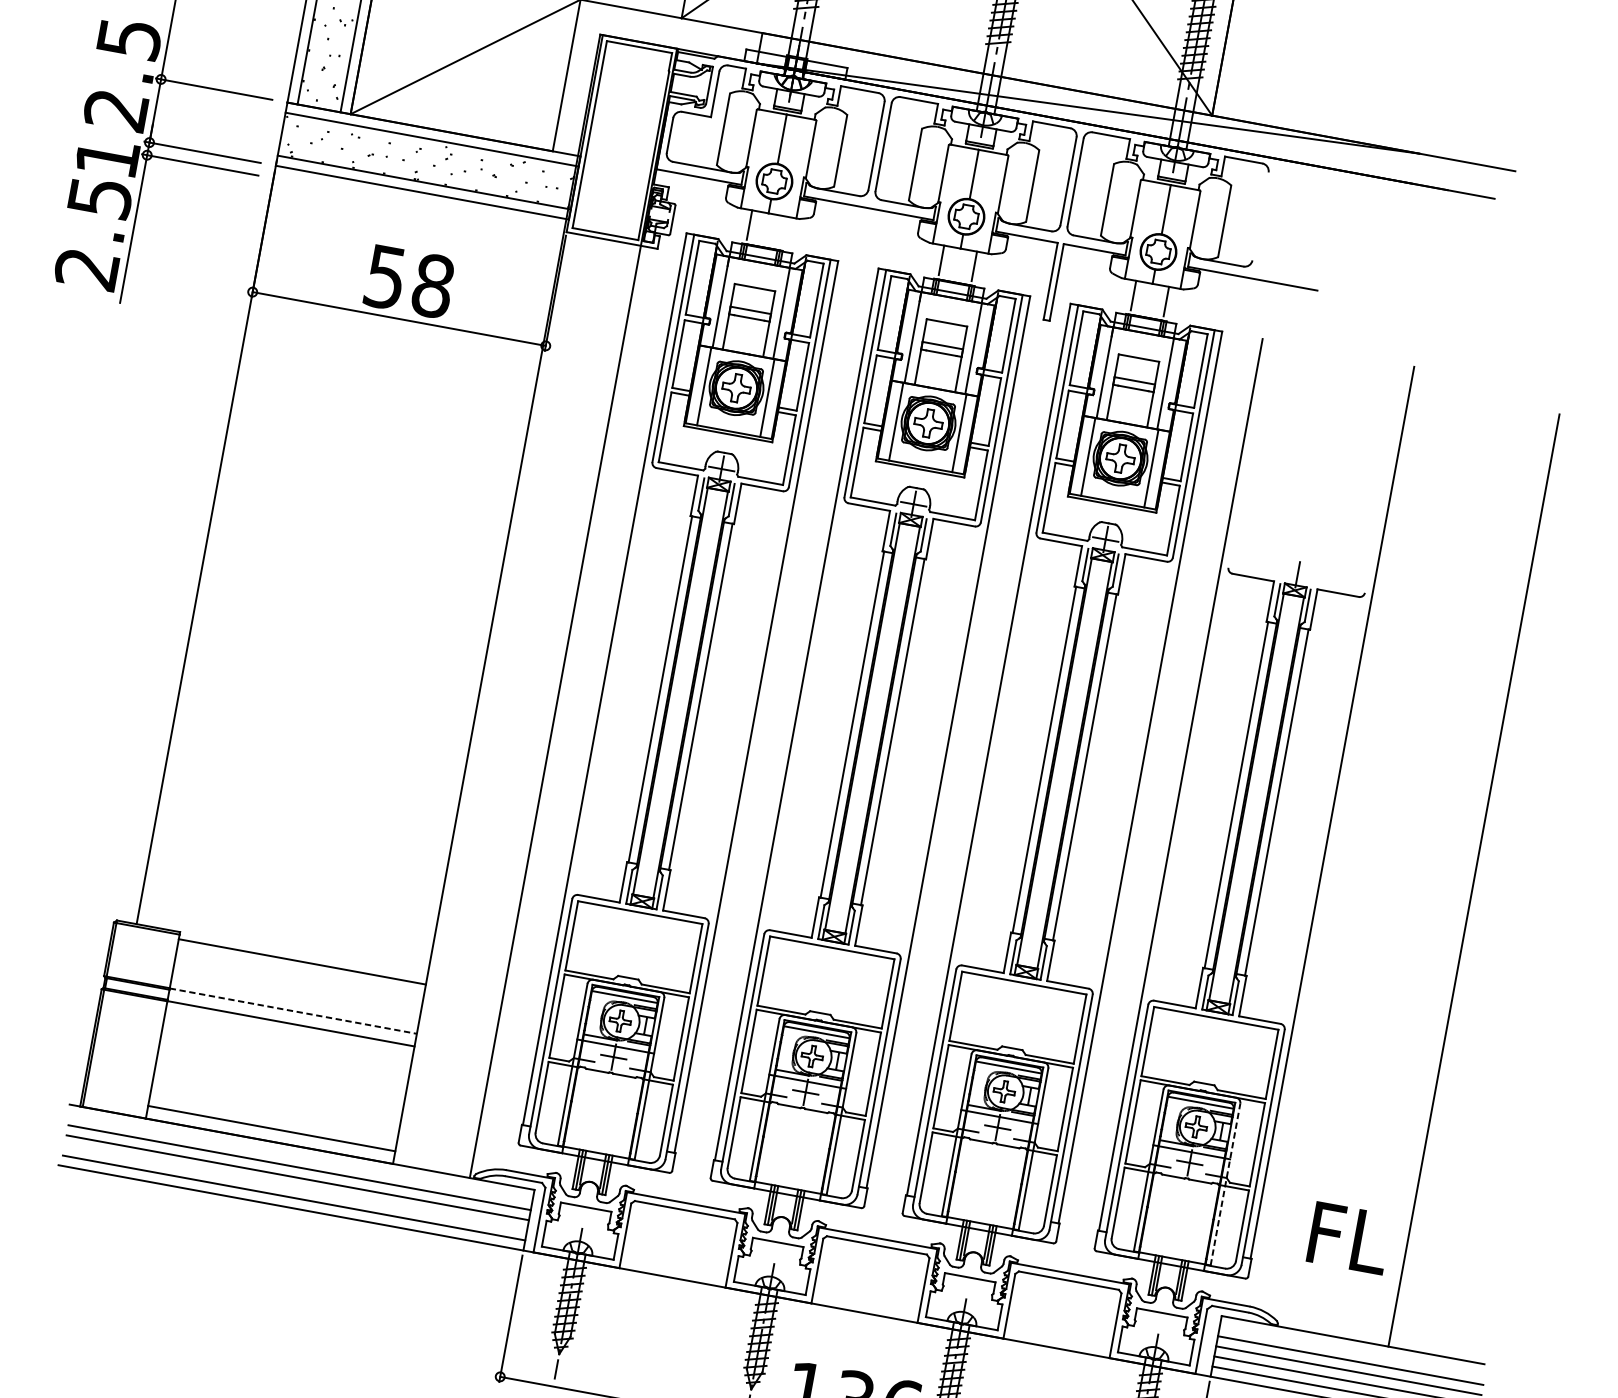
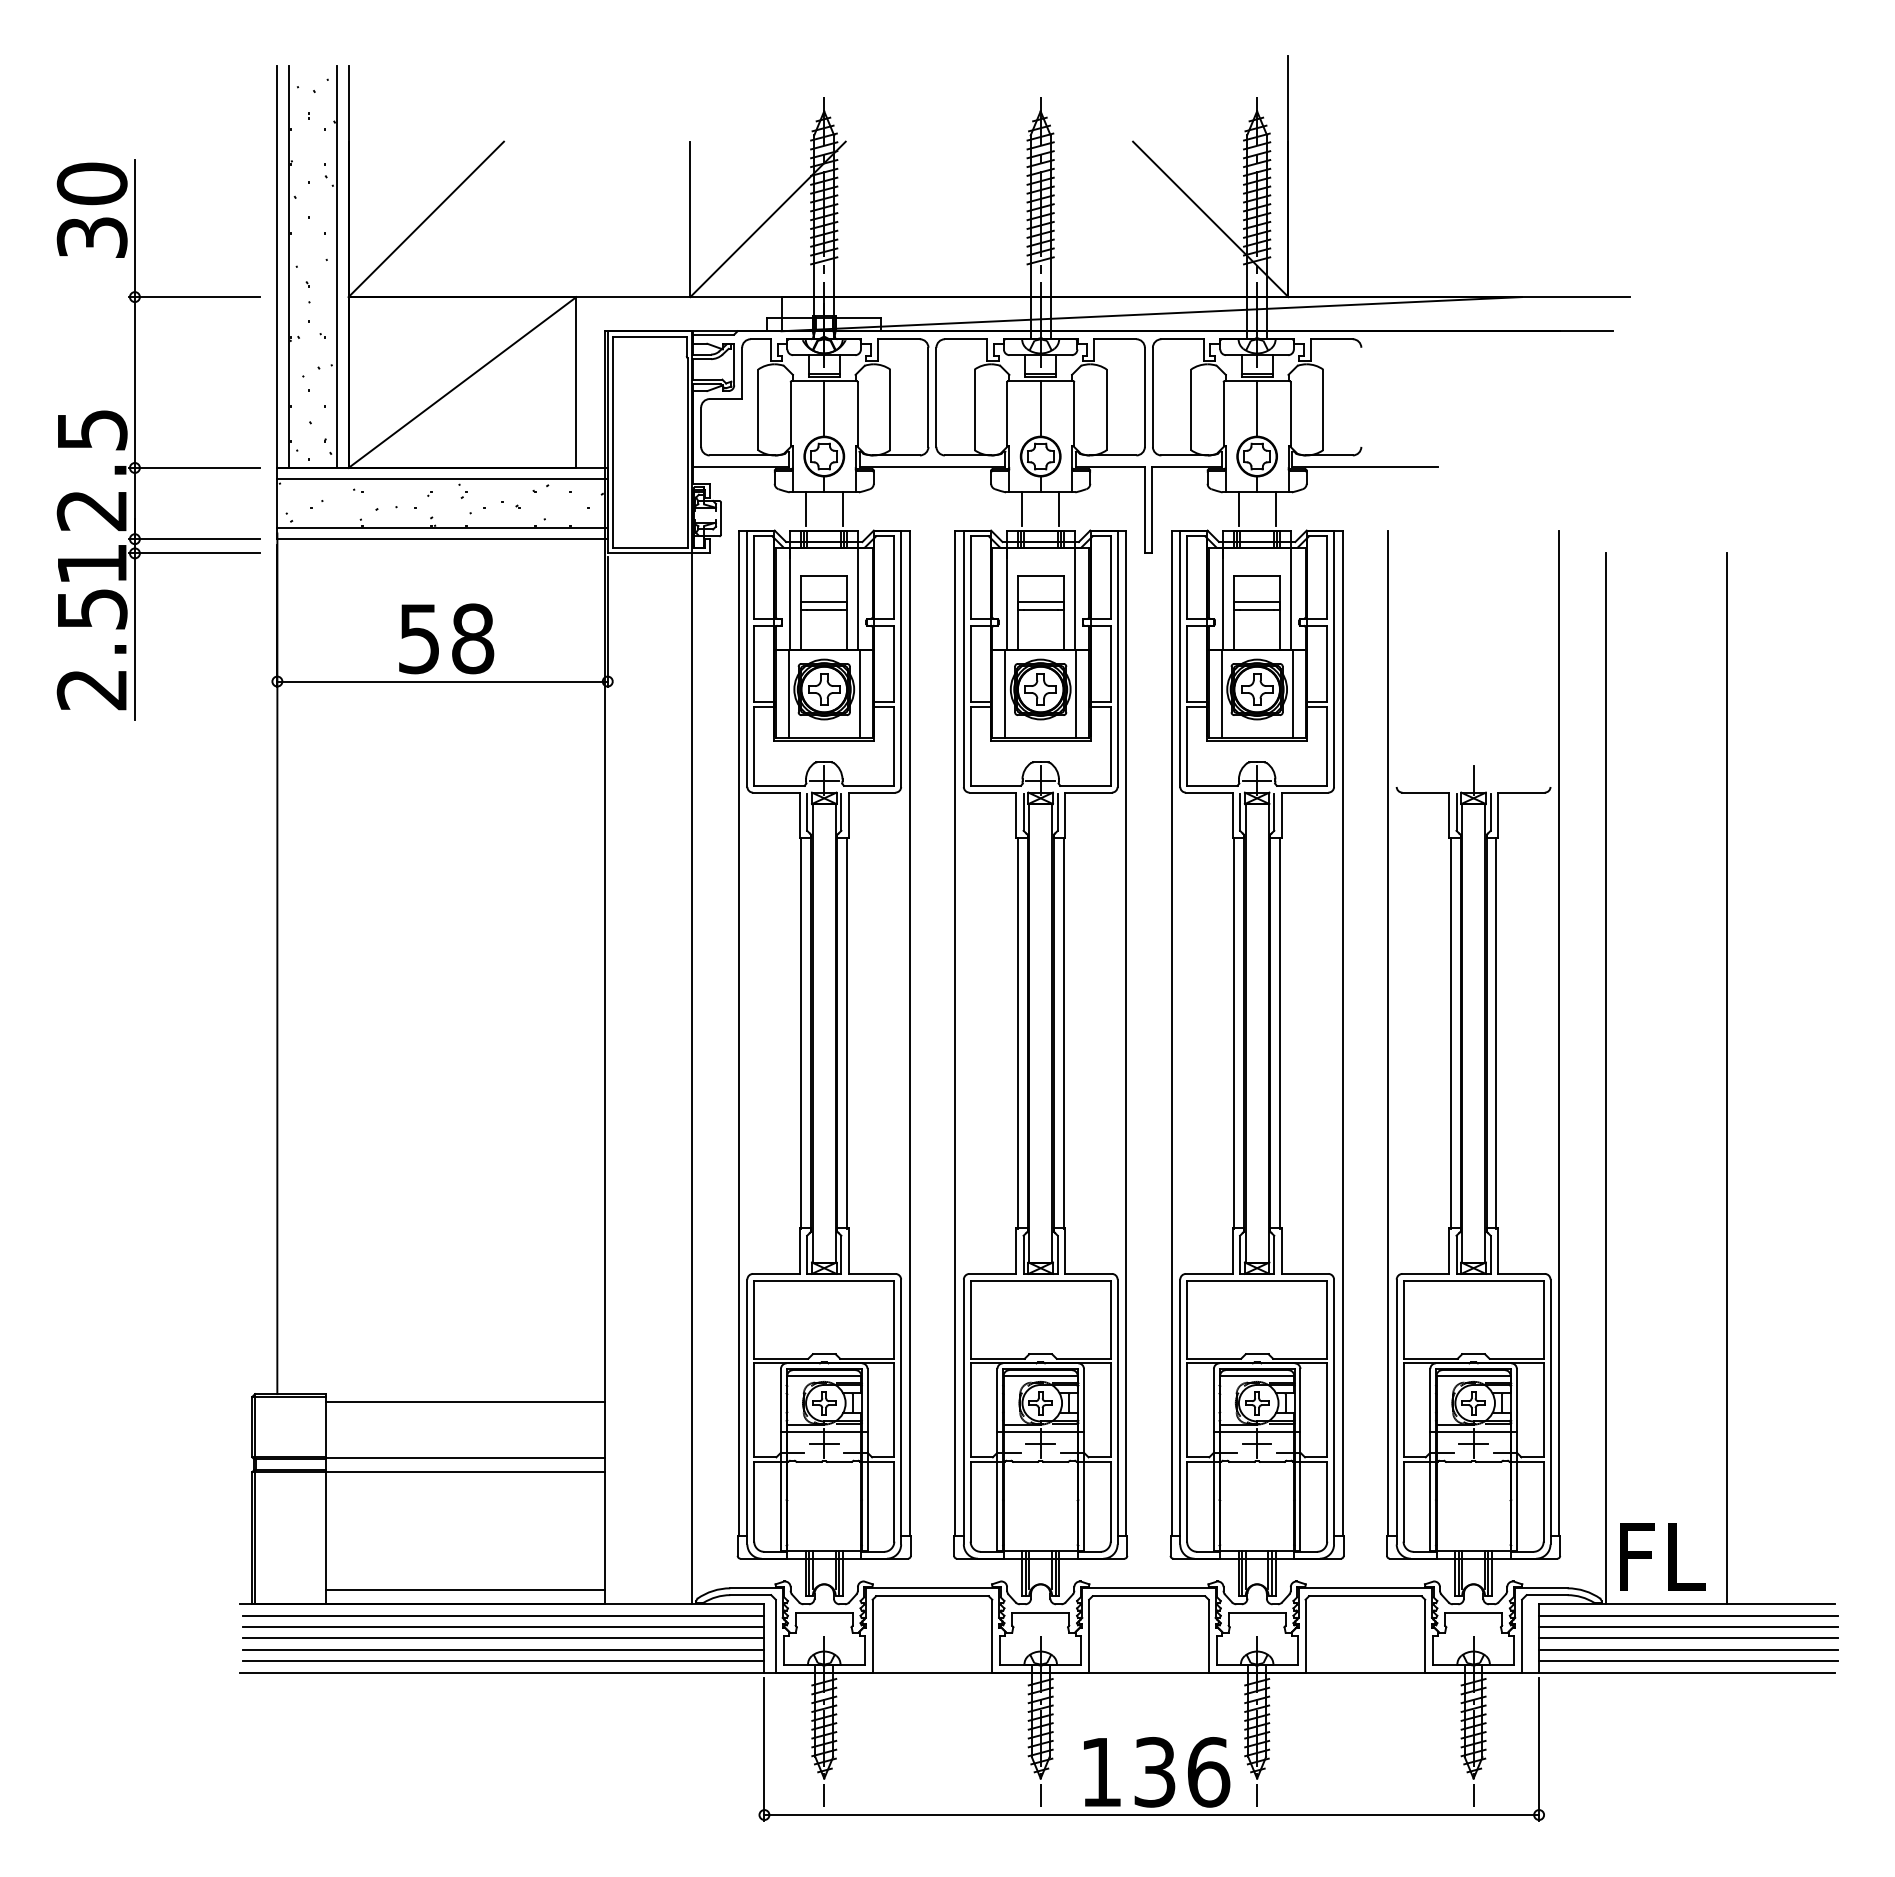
line: (782, 230) -> (842, 508), added
line: (1367, 860) -> (1606, 1078), added
line: (294, 1011) -> (466, 1457), dashed -> solid
line: (301, 1157) -> (503, 1615), added
line: (1225, 1183) -> (1516, 1459), dashed -> solid
line: (295, 1187) -> (503, 1649), added
text: (1349, 1237) -> (1662, 1556), moved
line: (1352, 1350) -> (1688, 1615), added

